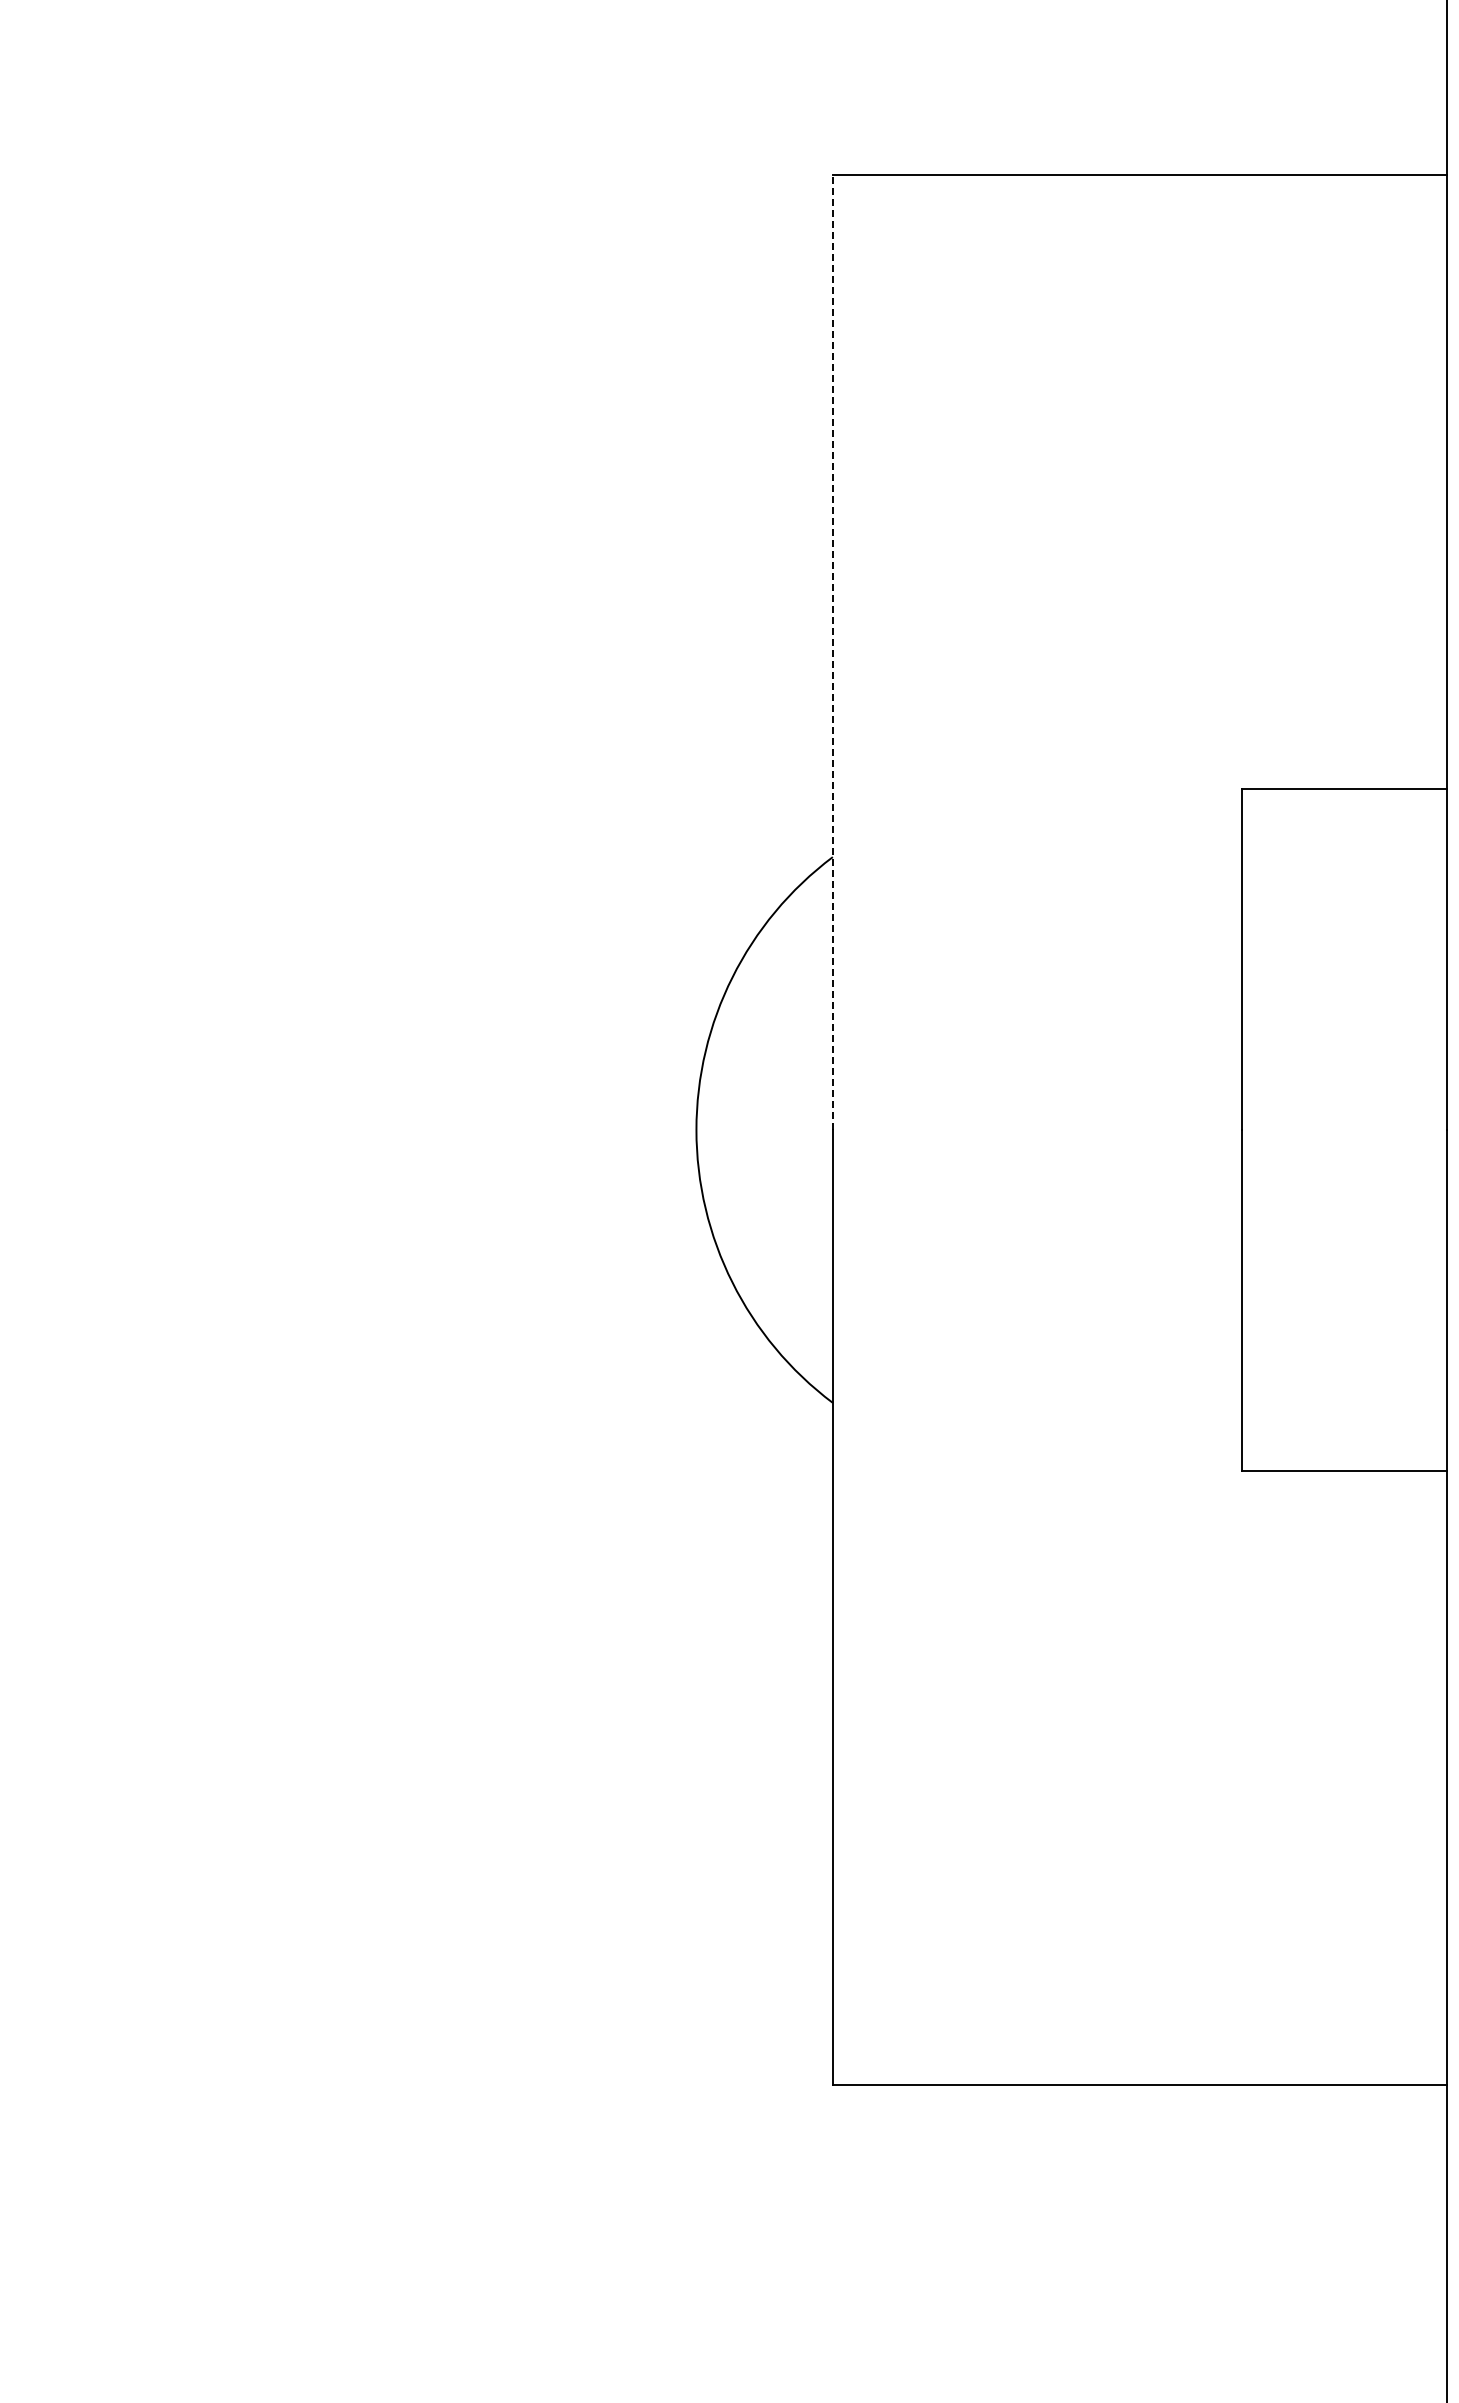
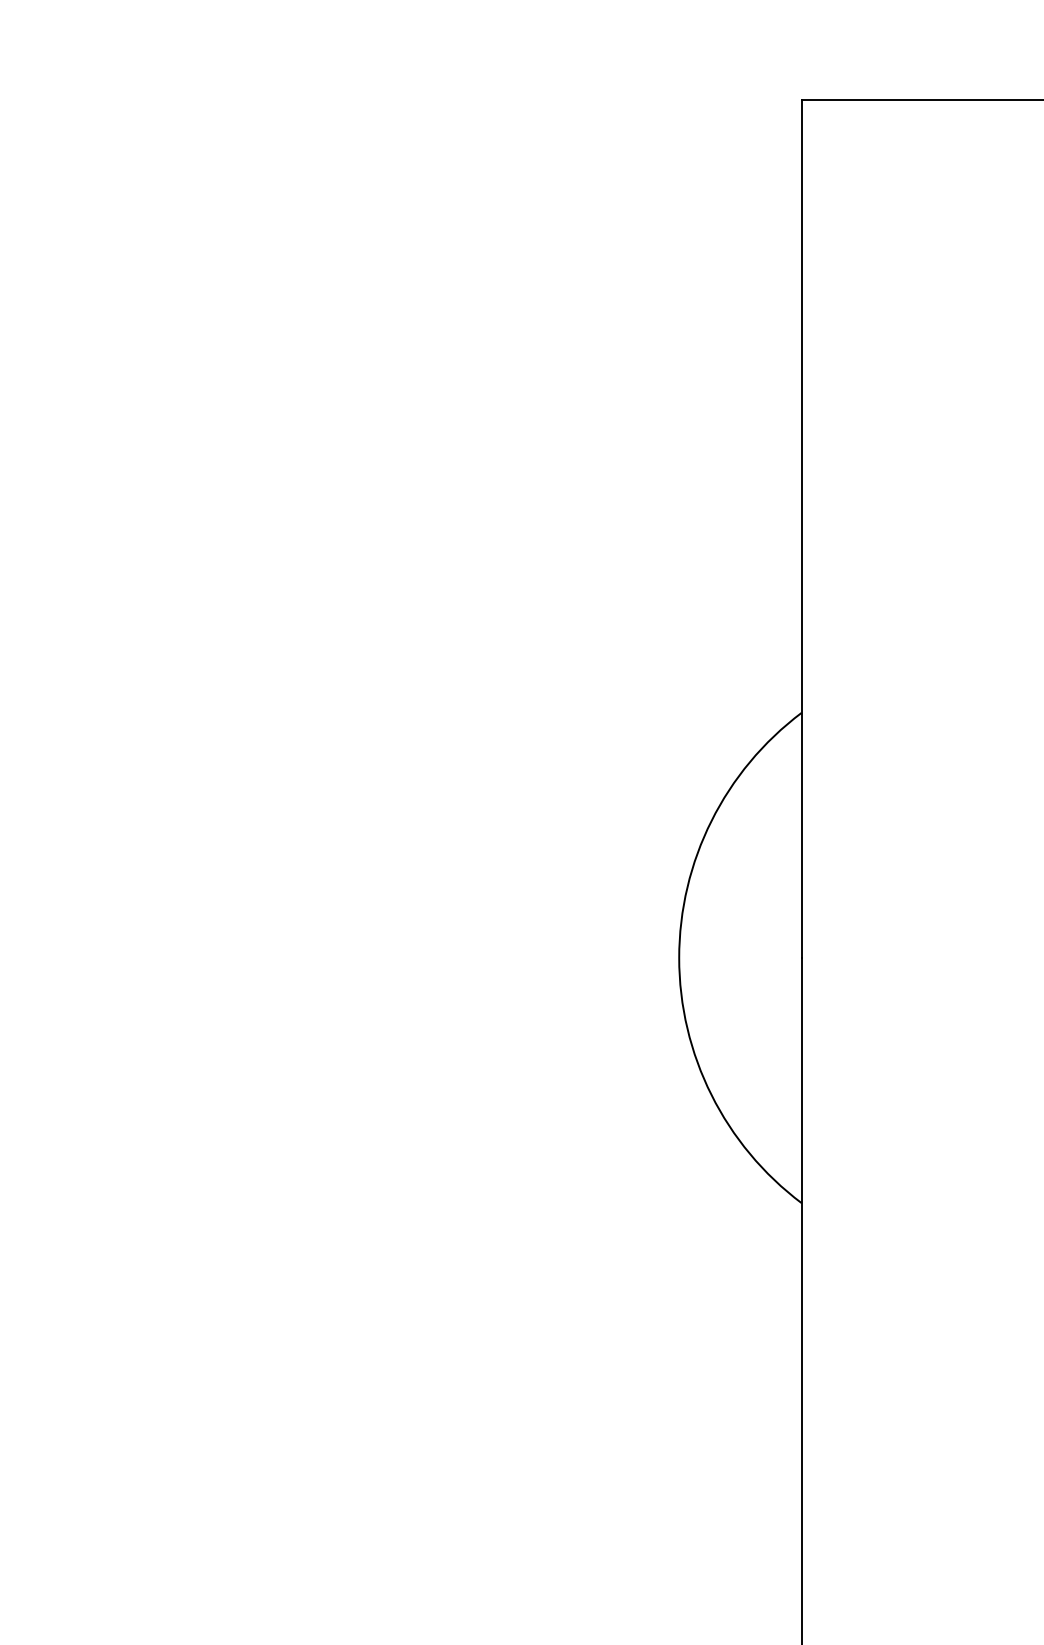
line: (833, 652) -> (802, 528), dashed -> solid

